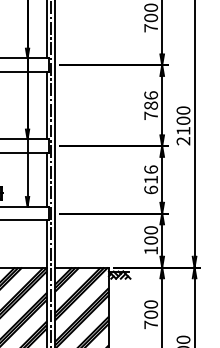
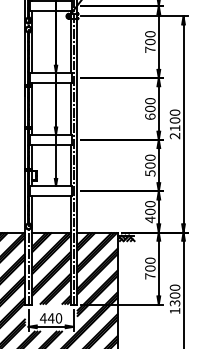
text: (151, 105) -> (150, 108), 786 -> 600
text: (151, 179) -> (150, 165), 616 -> 500
text: (151, 250) -> (150, 219), 100 -> 400

